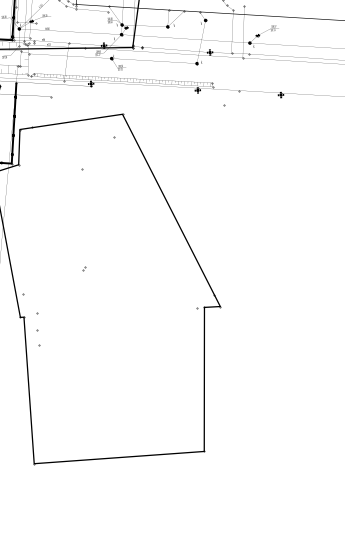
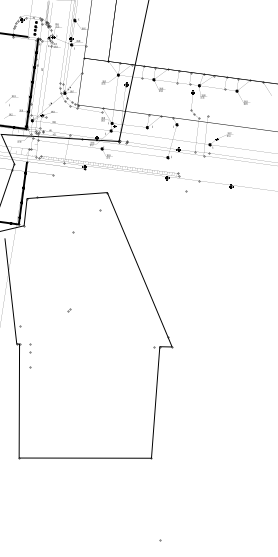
part: (38, 321) -> (30, 348), size x0.62

